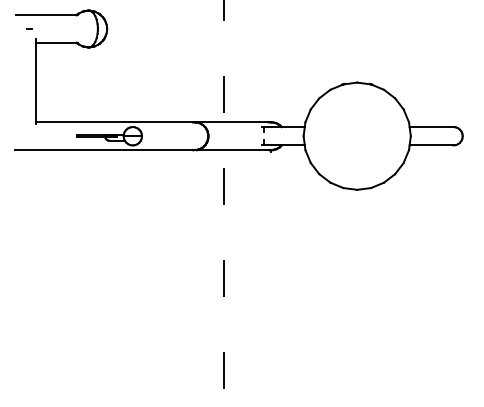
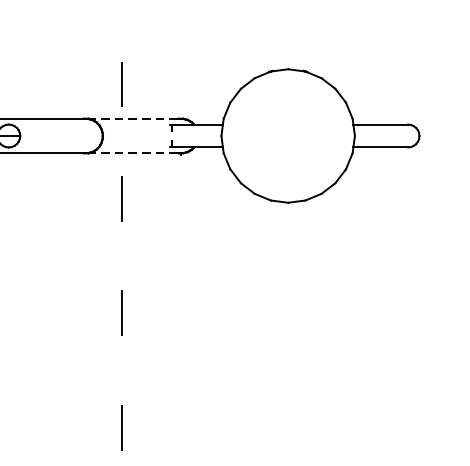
line: (233, 122) -> (134, 118), solid -> dashed
line: (233, 150) -> (134, 153), solid -> dashed

